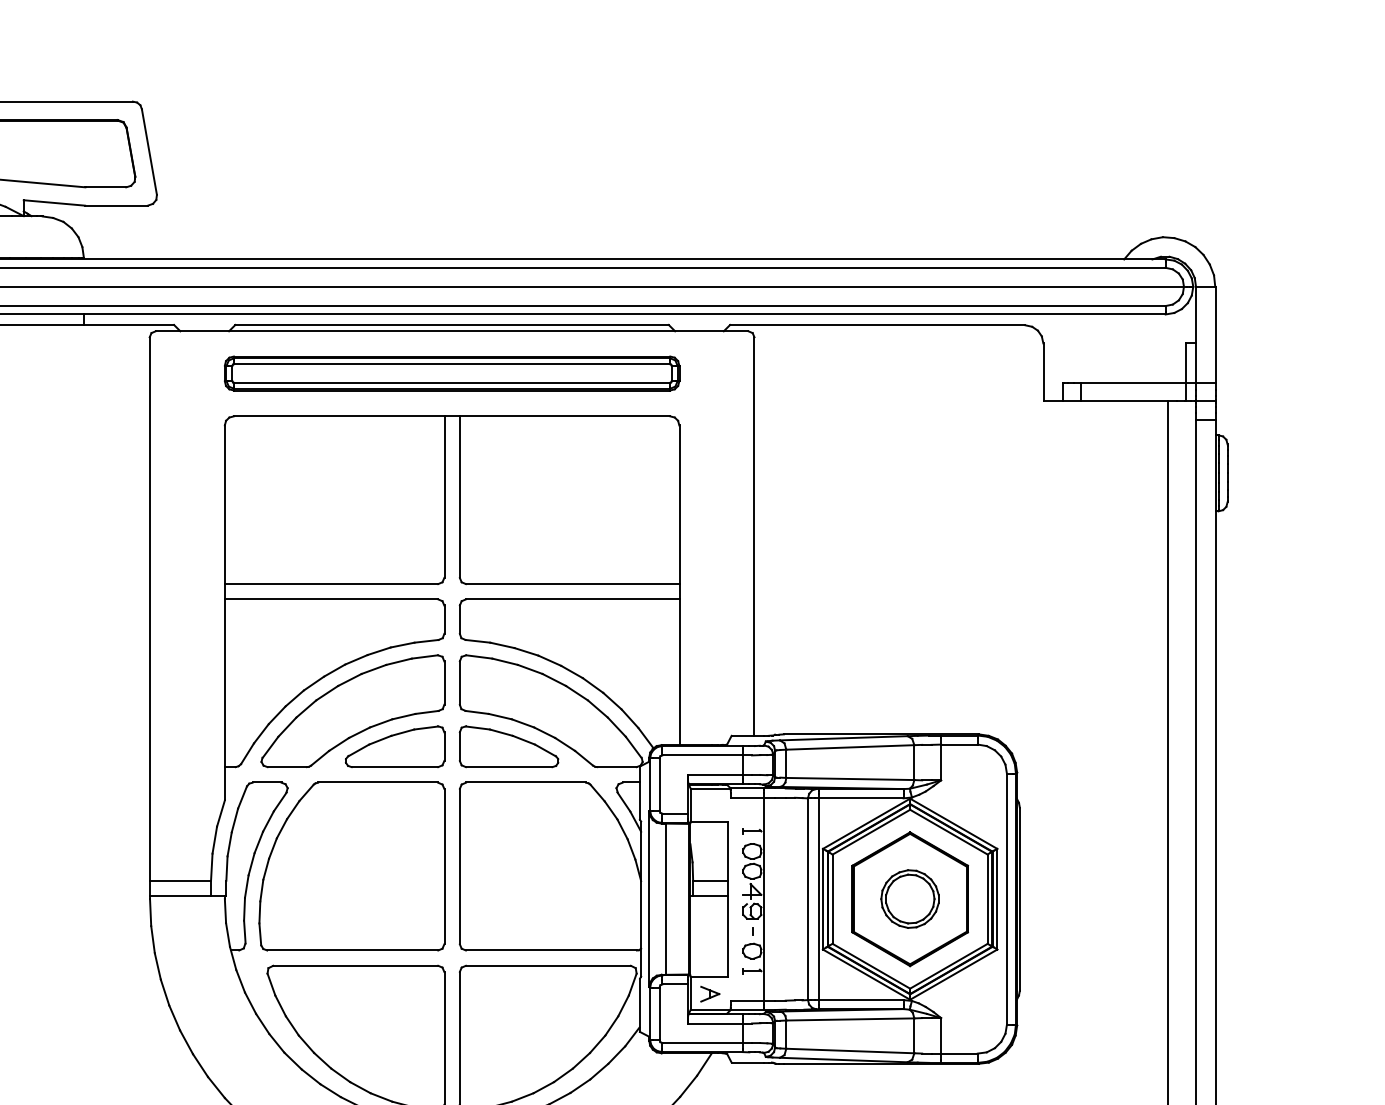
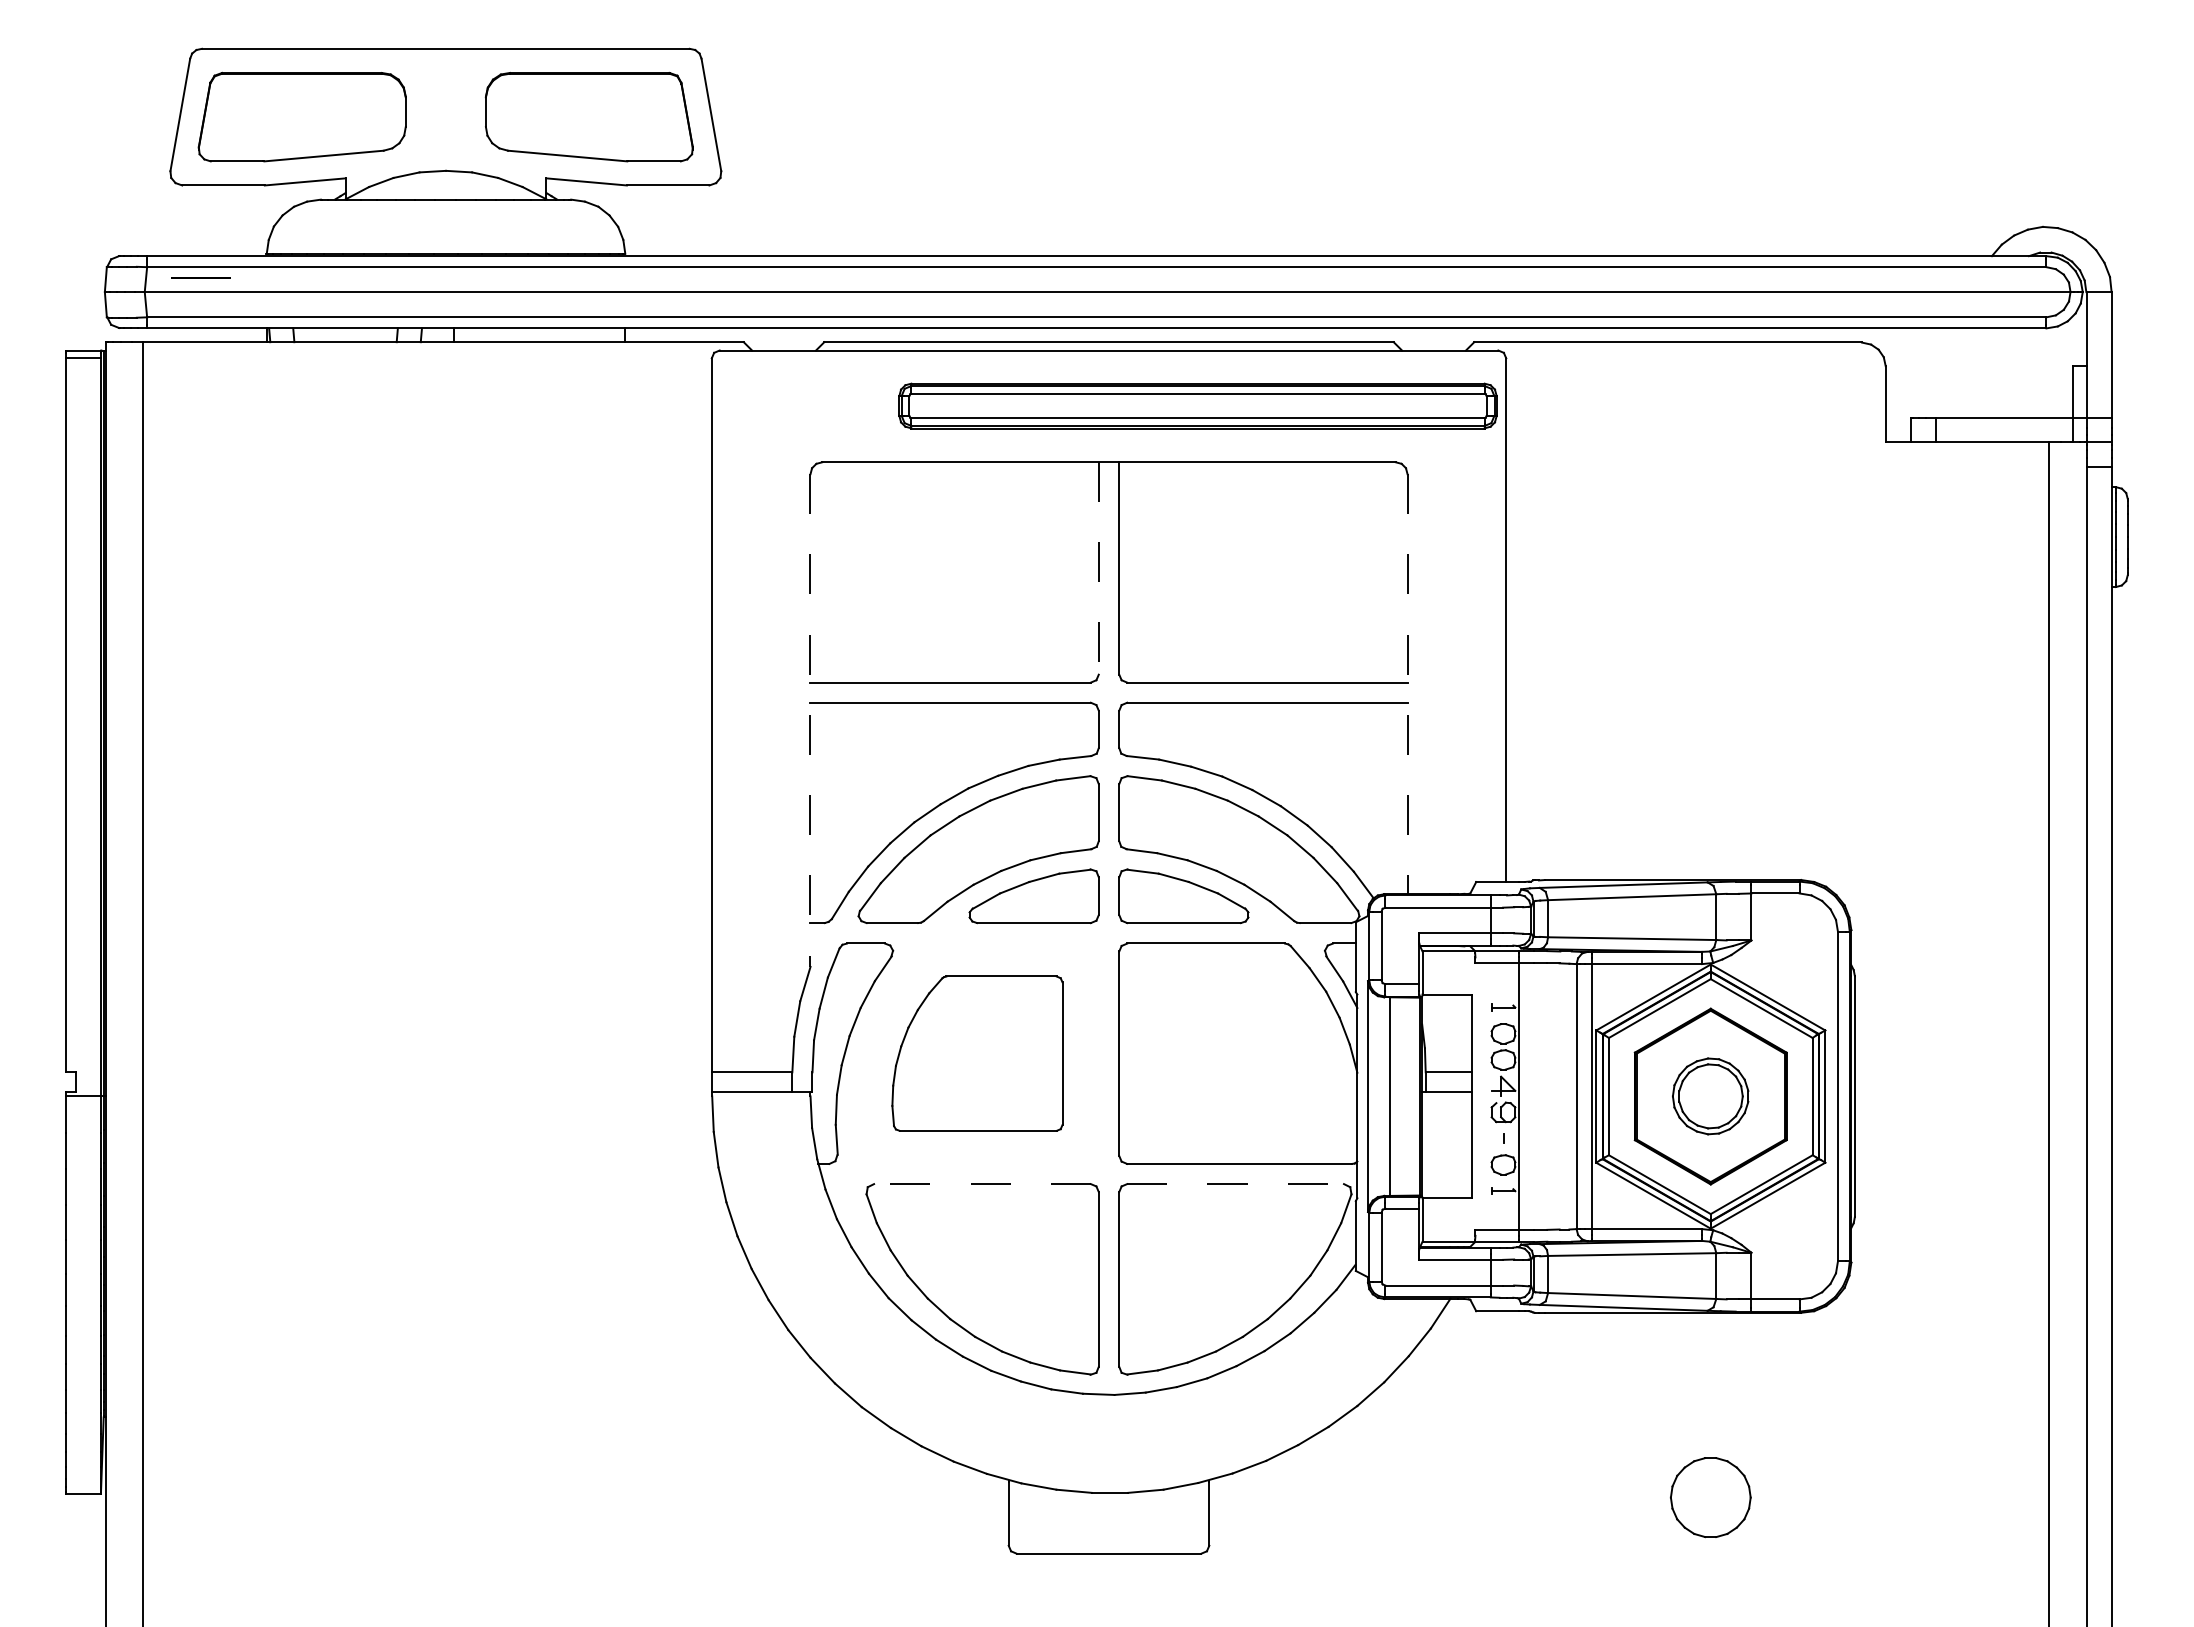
part: (451, 373) -> (1197, 405), moved
line: (444, 497) -> (1099, 568), solid -> dashed
line: (679, 585) -> (1407, 684), solid -> dashed
line: (224, 613) -> (810, 721), solid -> dashed
part: (351, 866) -> (977, 1053), size x0.7
line: (355, 966) -> (981, 1184), solid -> dashed
line: (549, 966) -> (1236, 1184), solid -> dashed
part: (710, 993) -> (1448, 1220), removed

